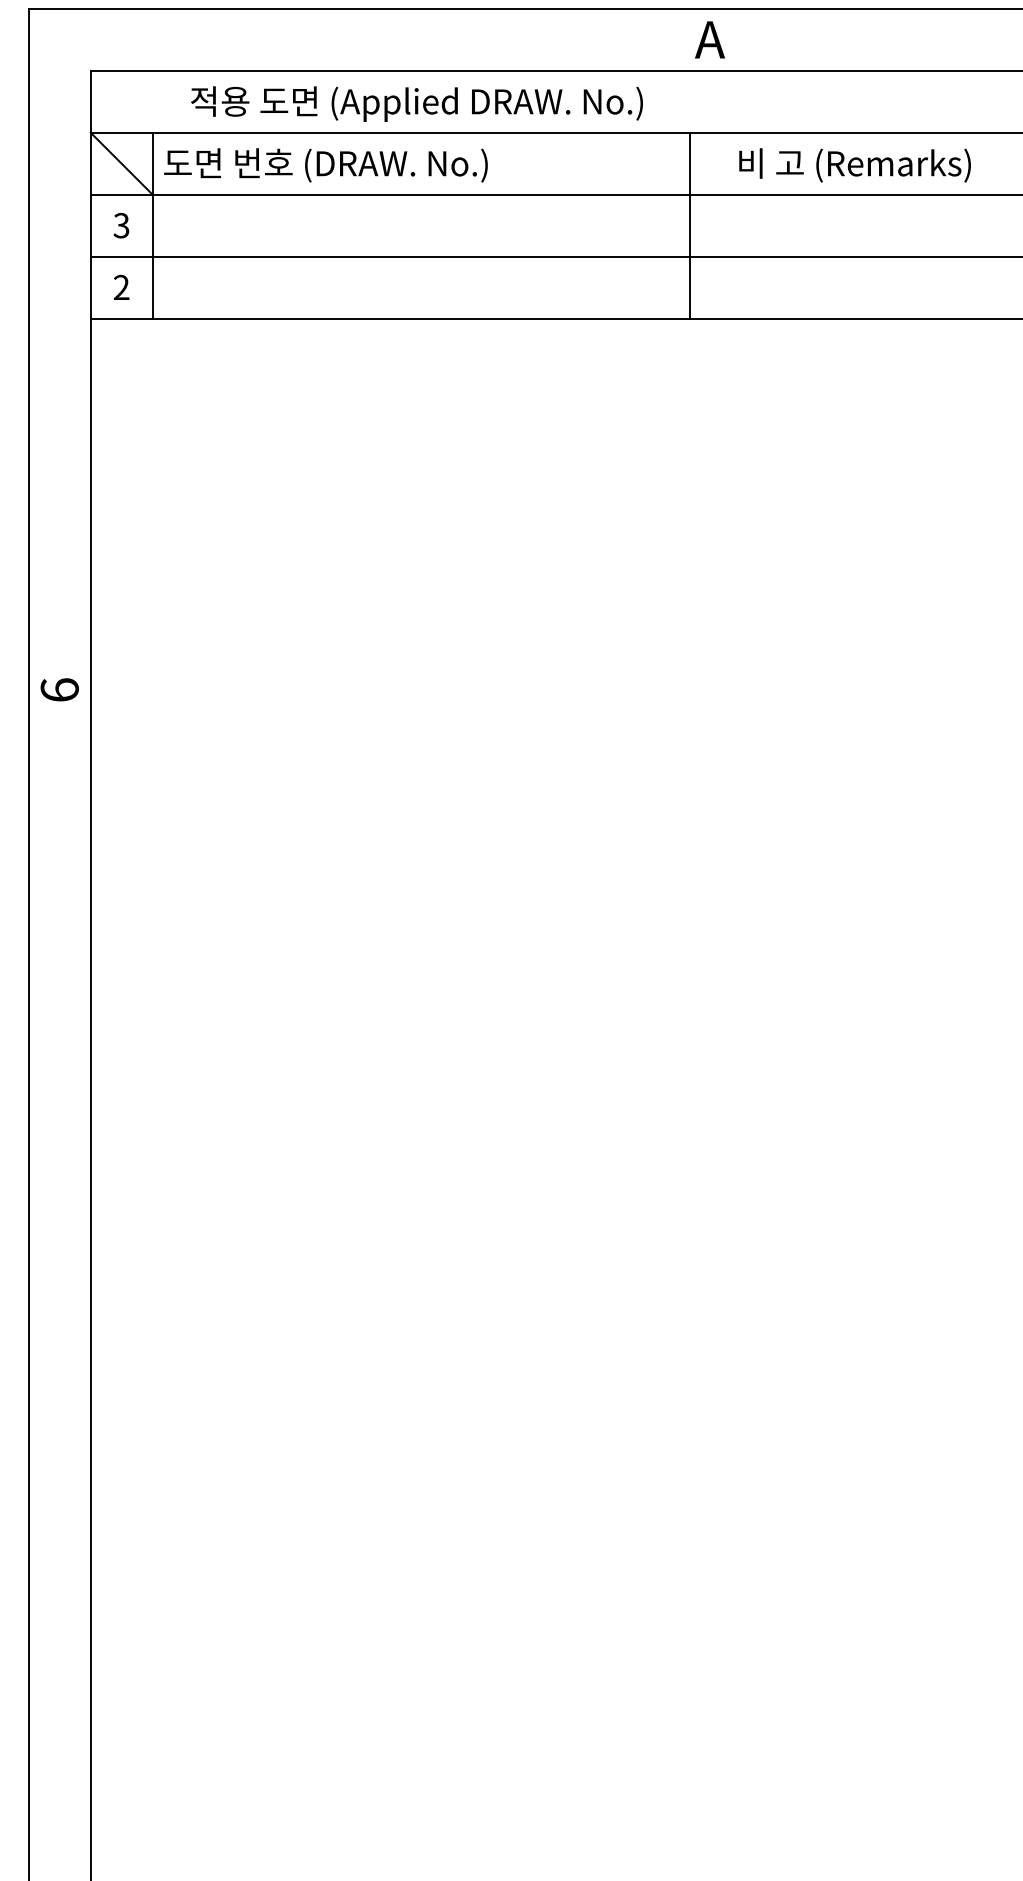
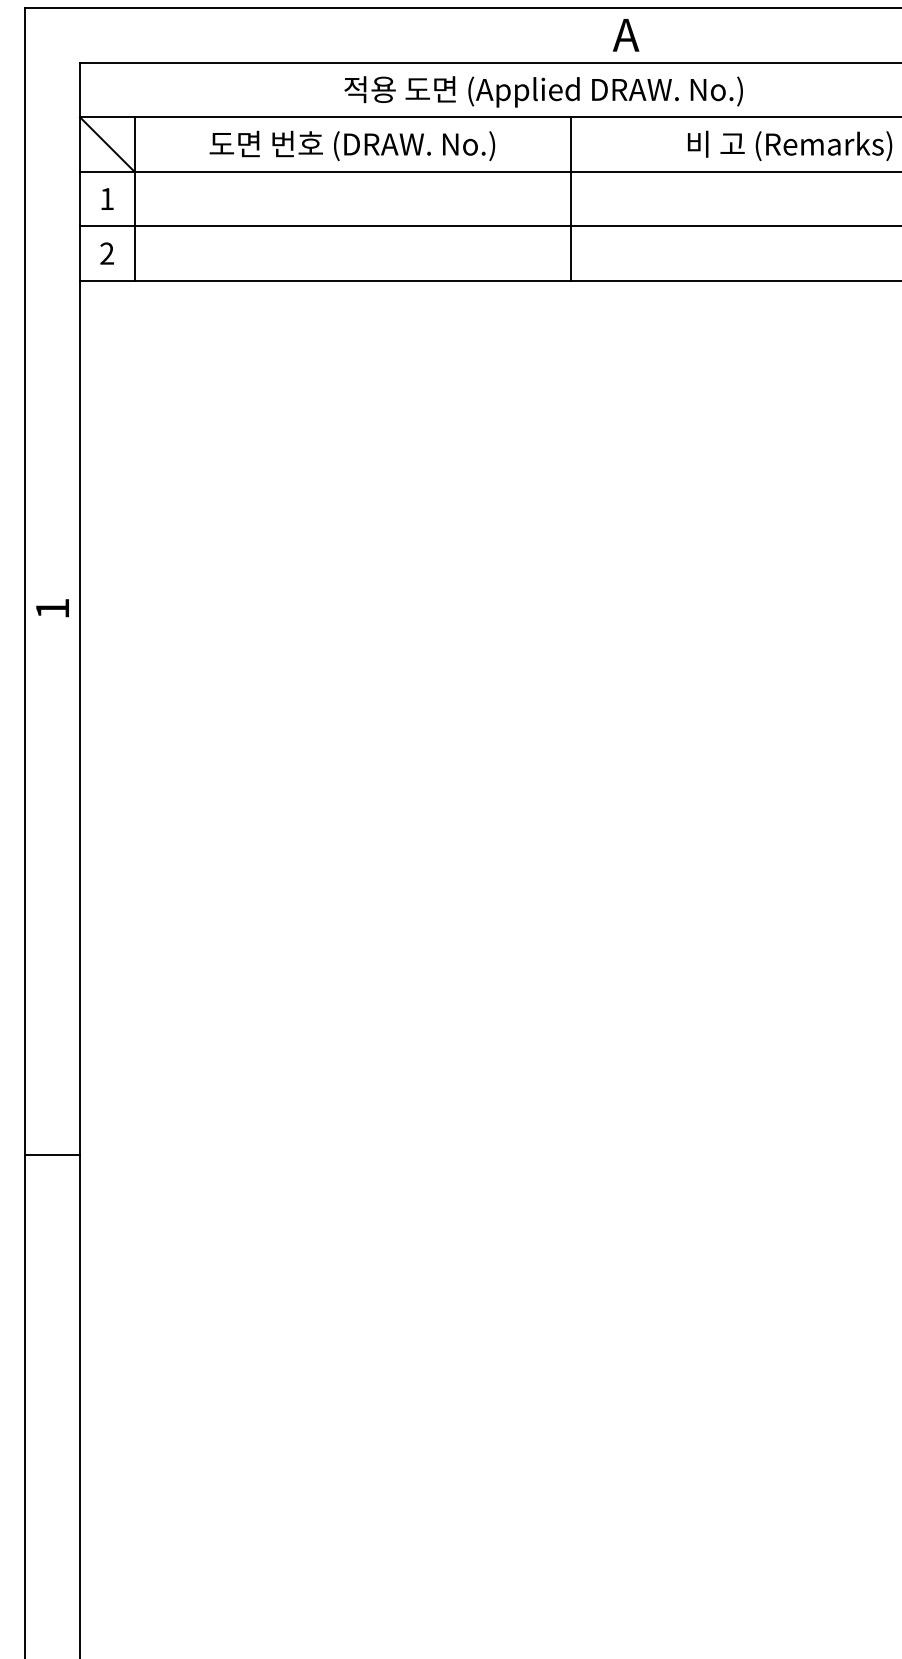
text: (416, 103) -> (543, 91), moved
text: (326, 164) -> (352, 145), moved
text: (855, 164) -> (790, 145), moved
text: (120, 225) -> (106, 198), 3 -> 1
line: (690, 226) -> (571, 199), moved
text: (59, 689) -> (52, 608), 6 -> 1
line: (59, 1309) -> (52, 1154), added

